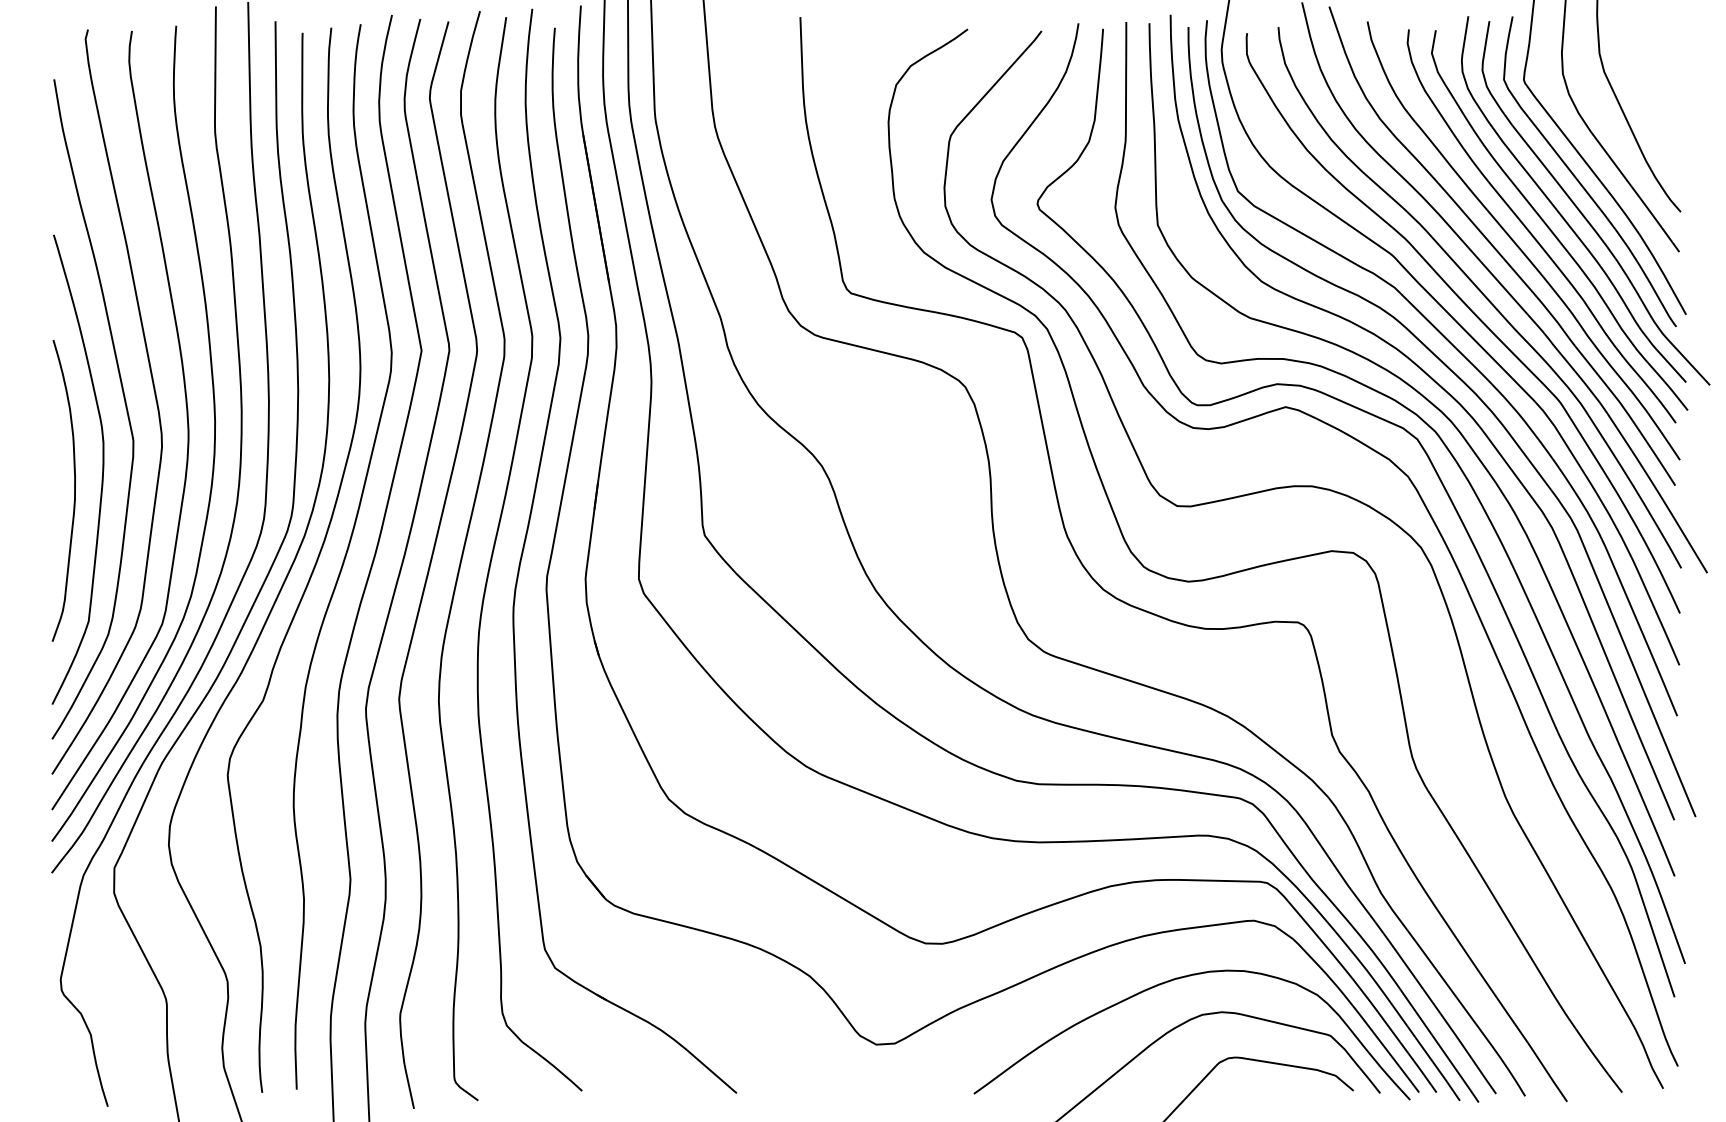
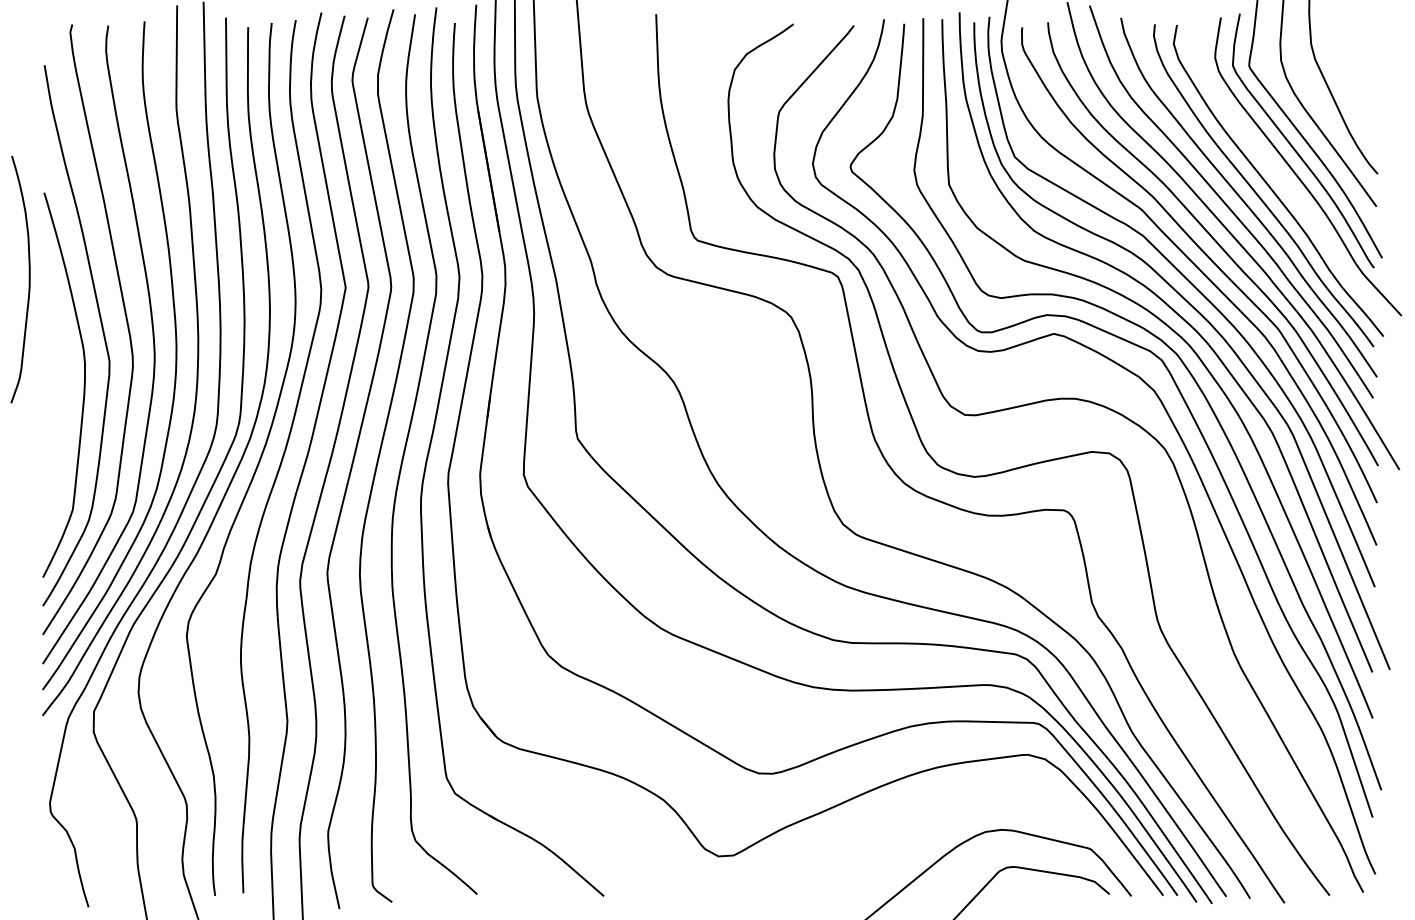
curve: (1559, 211) -> (1278, 173), removed
curve: (74, 490) -> (29, 279), moved
curve: (1178, 979) -> (966, 803), removed

